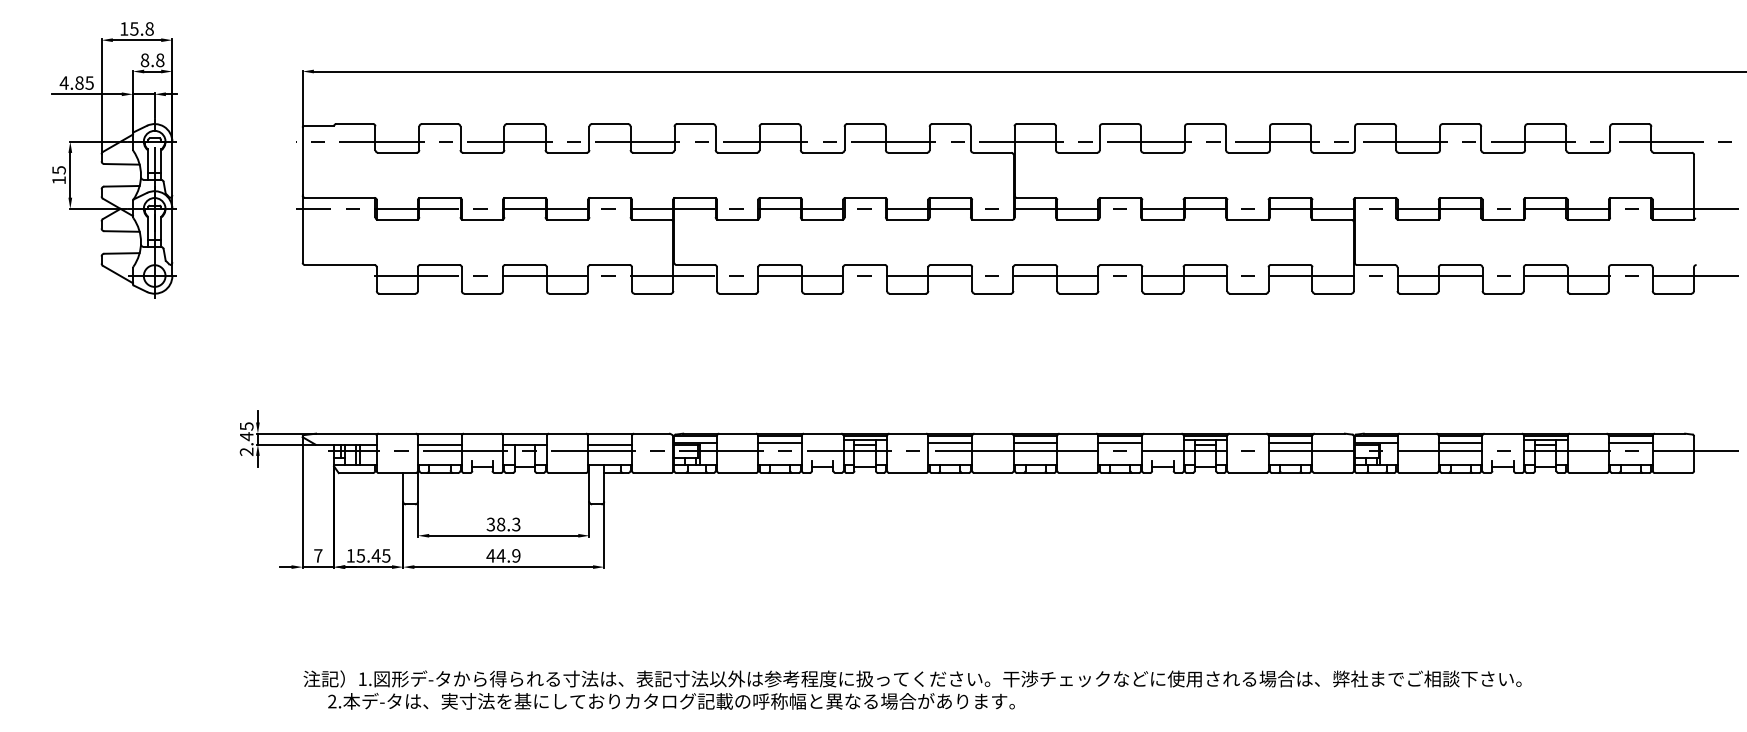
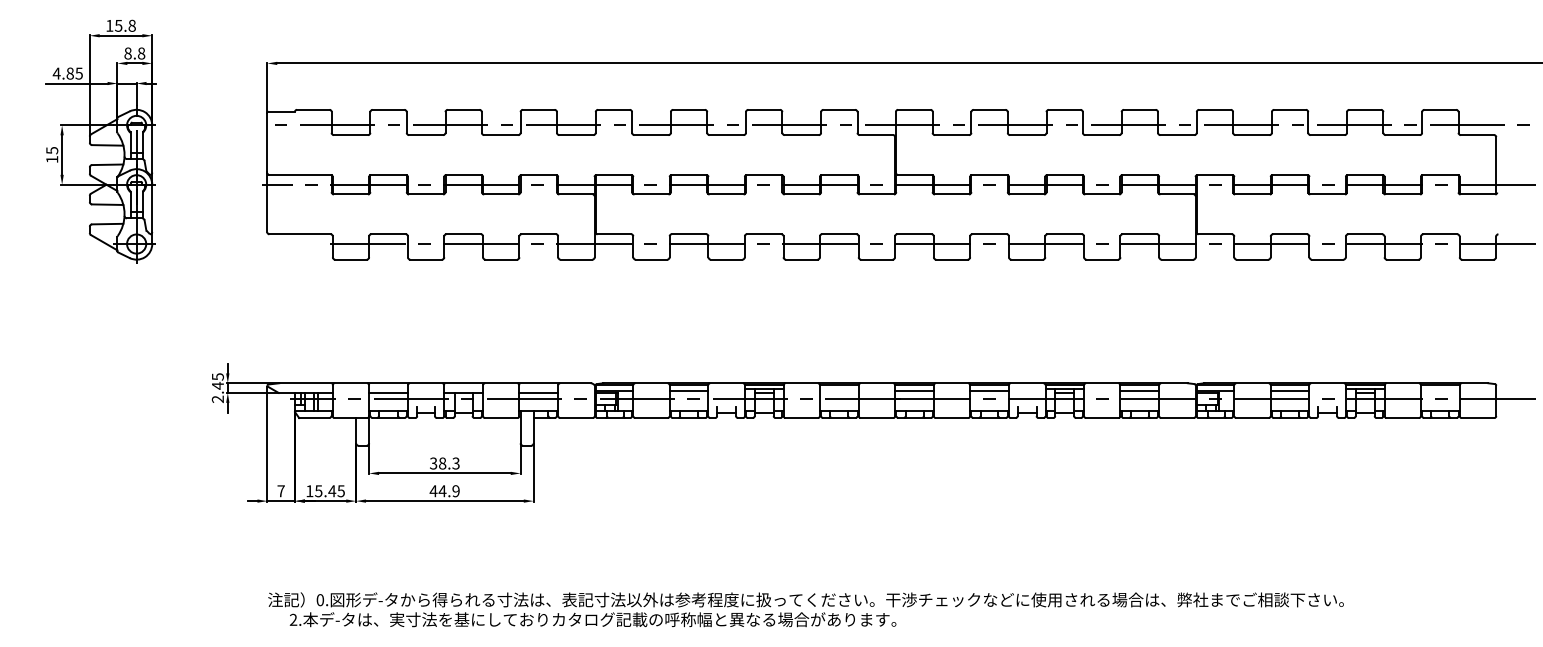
line: (950, 442) -> (839, 391), removed
line: (1630, 442) -> (1440, 391), removed
text: (362, 679) -> (320, 600), 1. -> 0.

